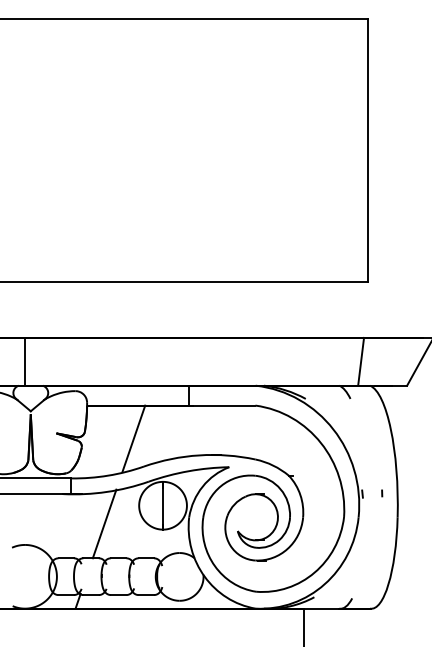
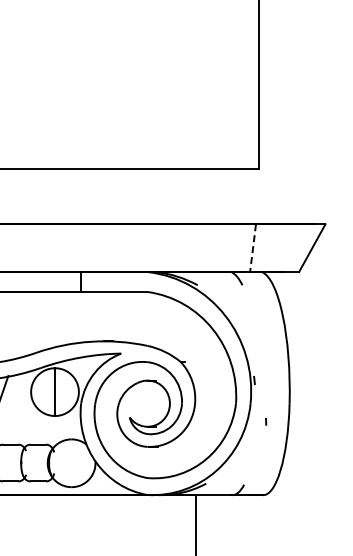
line: (361, 362) -> (253, 248), solid -> dashed
line: (133, 438) -> (25, 324), removed
line: (382, 493) -> (266, 421), moved

